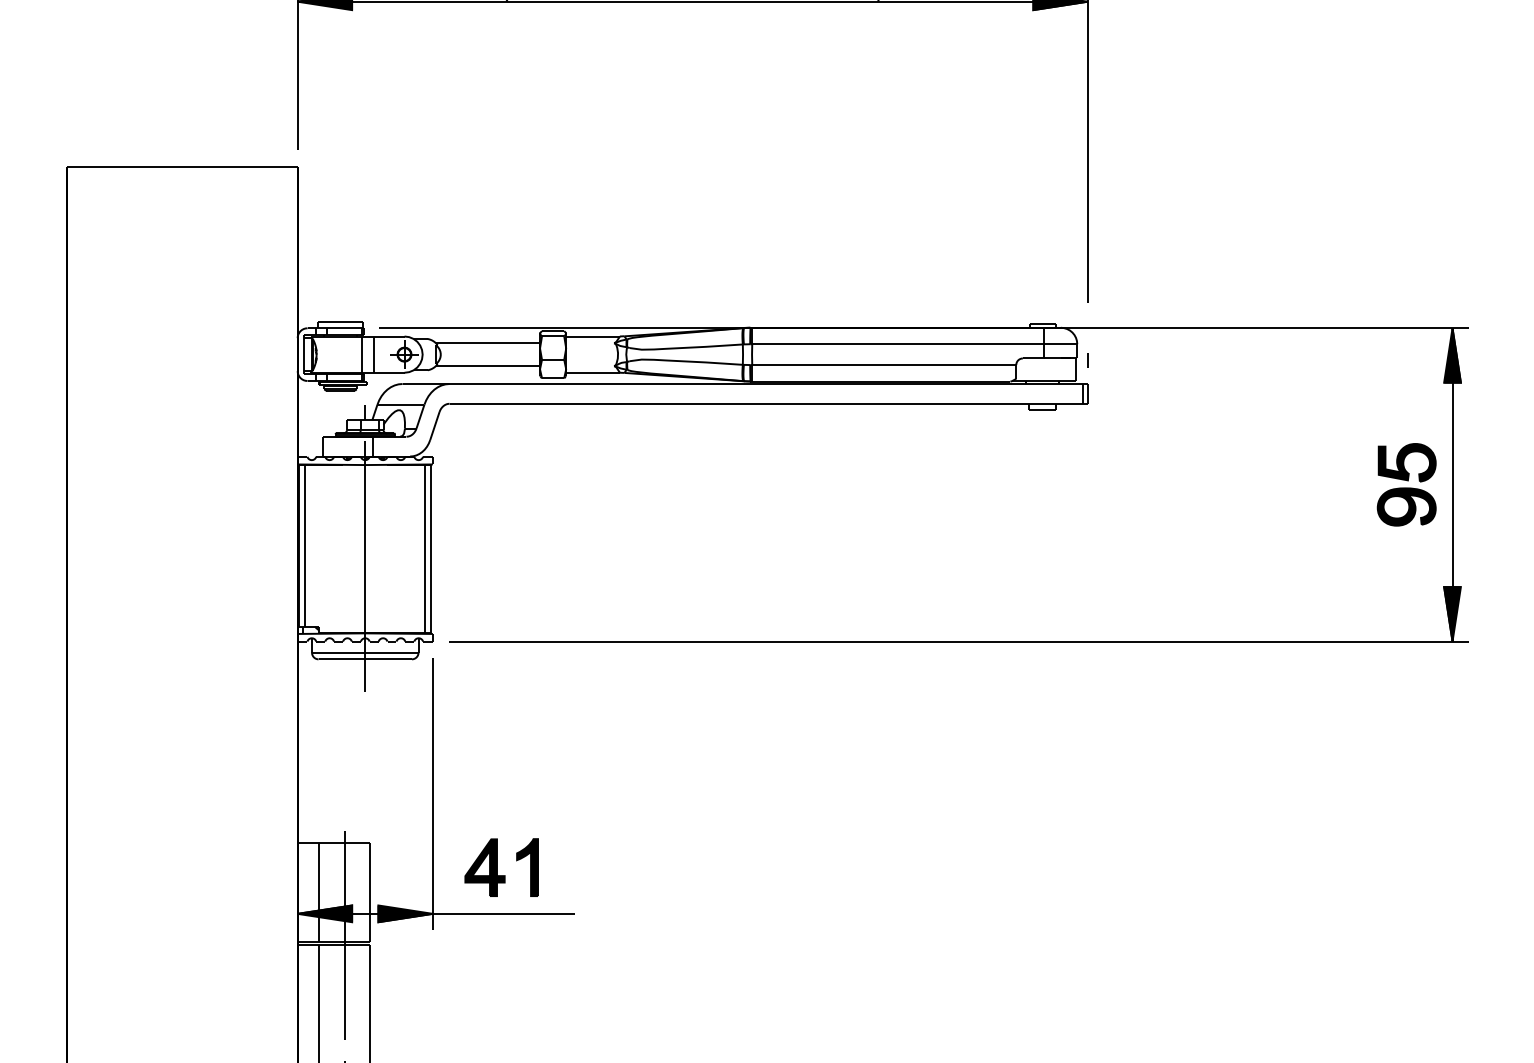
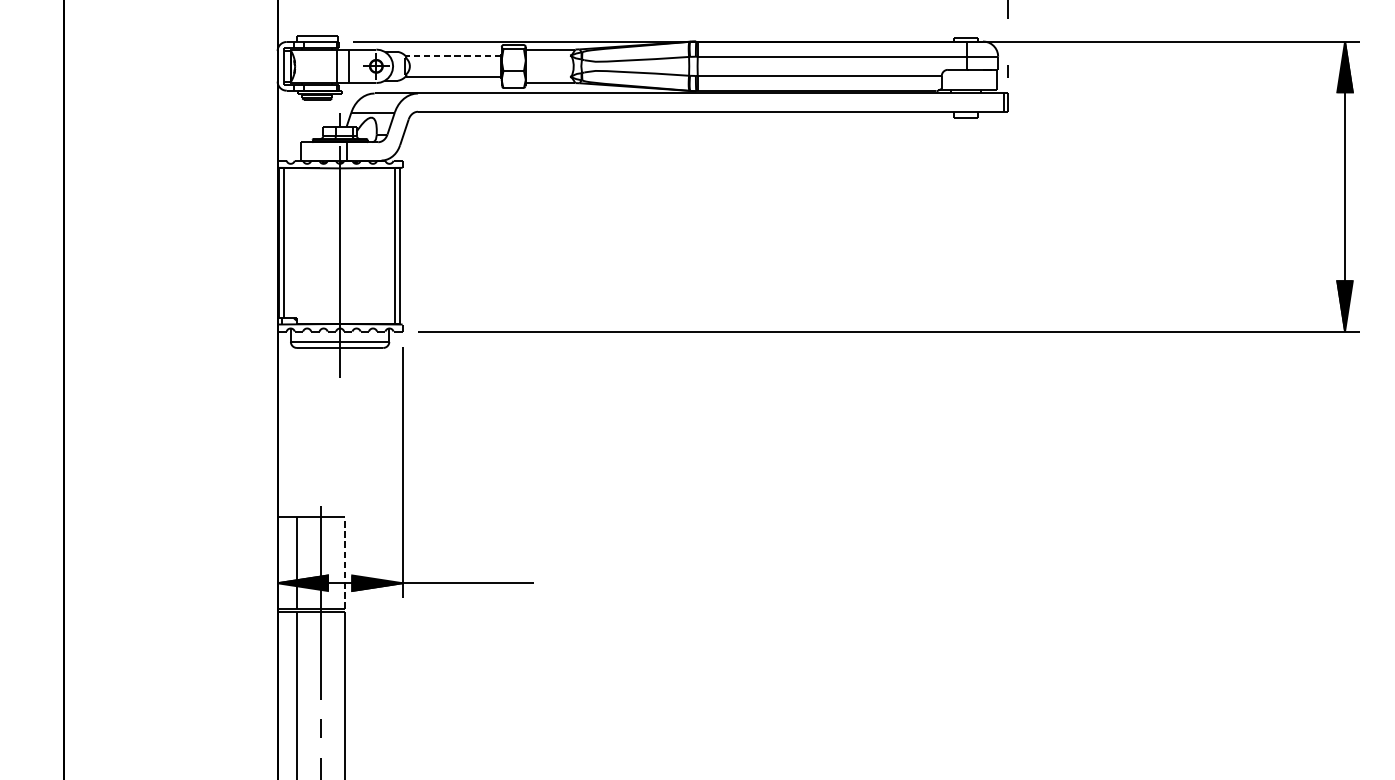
line: (488, 343) -> (453, 56), solid -> dashed
part: (1406, 484) -> (1302, 186), removed
part: (501, 867) -> (466, 540), removed
line: (370, 891) -> (344, 562), solid -> dashed

